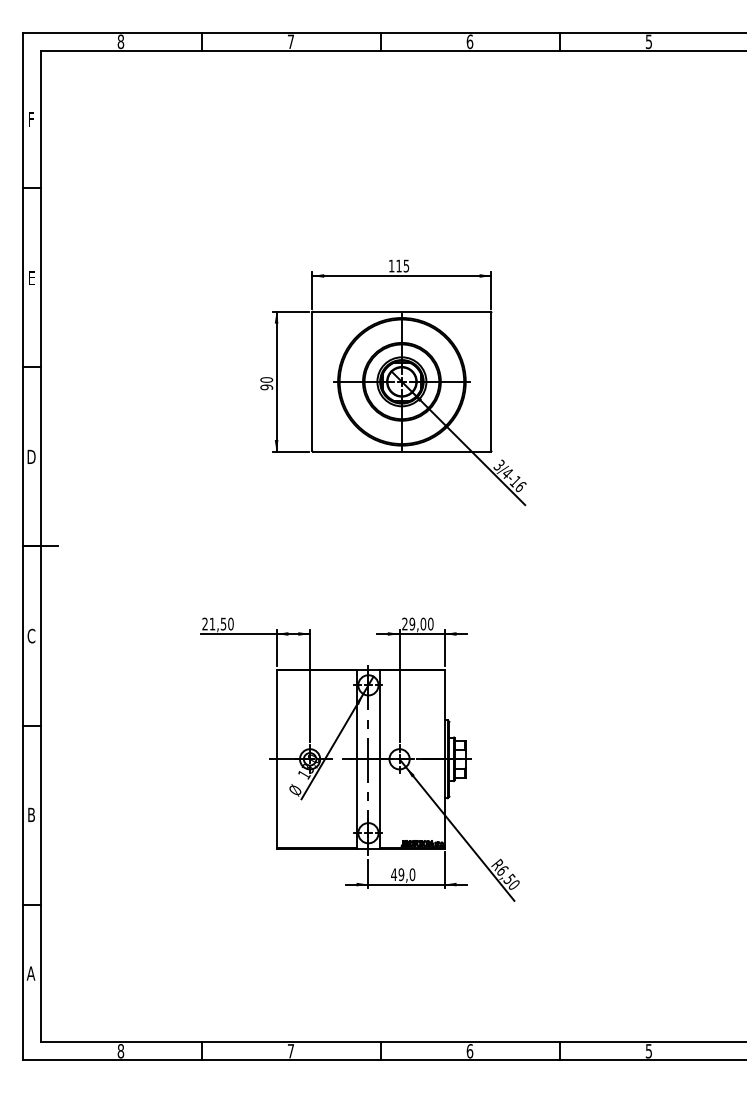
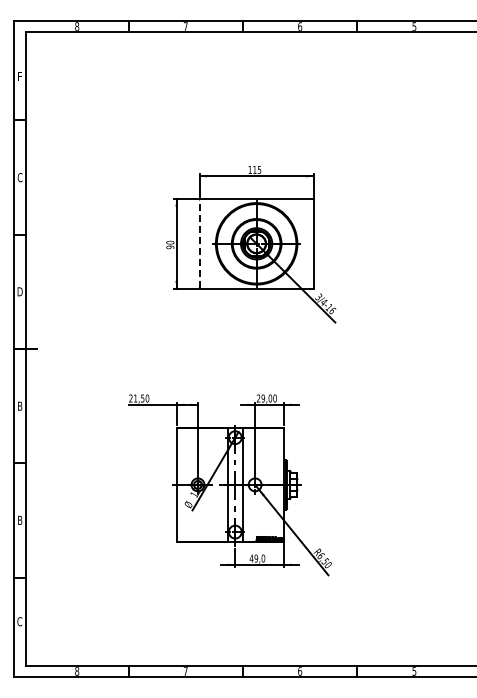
text: (30, 277) -> (19, 177), E -> C
line: (312, 381) -> (199, 243), solid -> dashed
text: (30, 634) -> (19, 405), C -> B
text: (30, 973) -> (19, 621), A -> C

